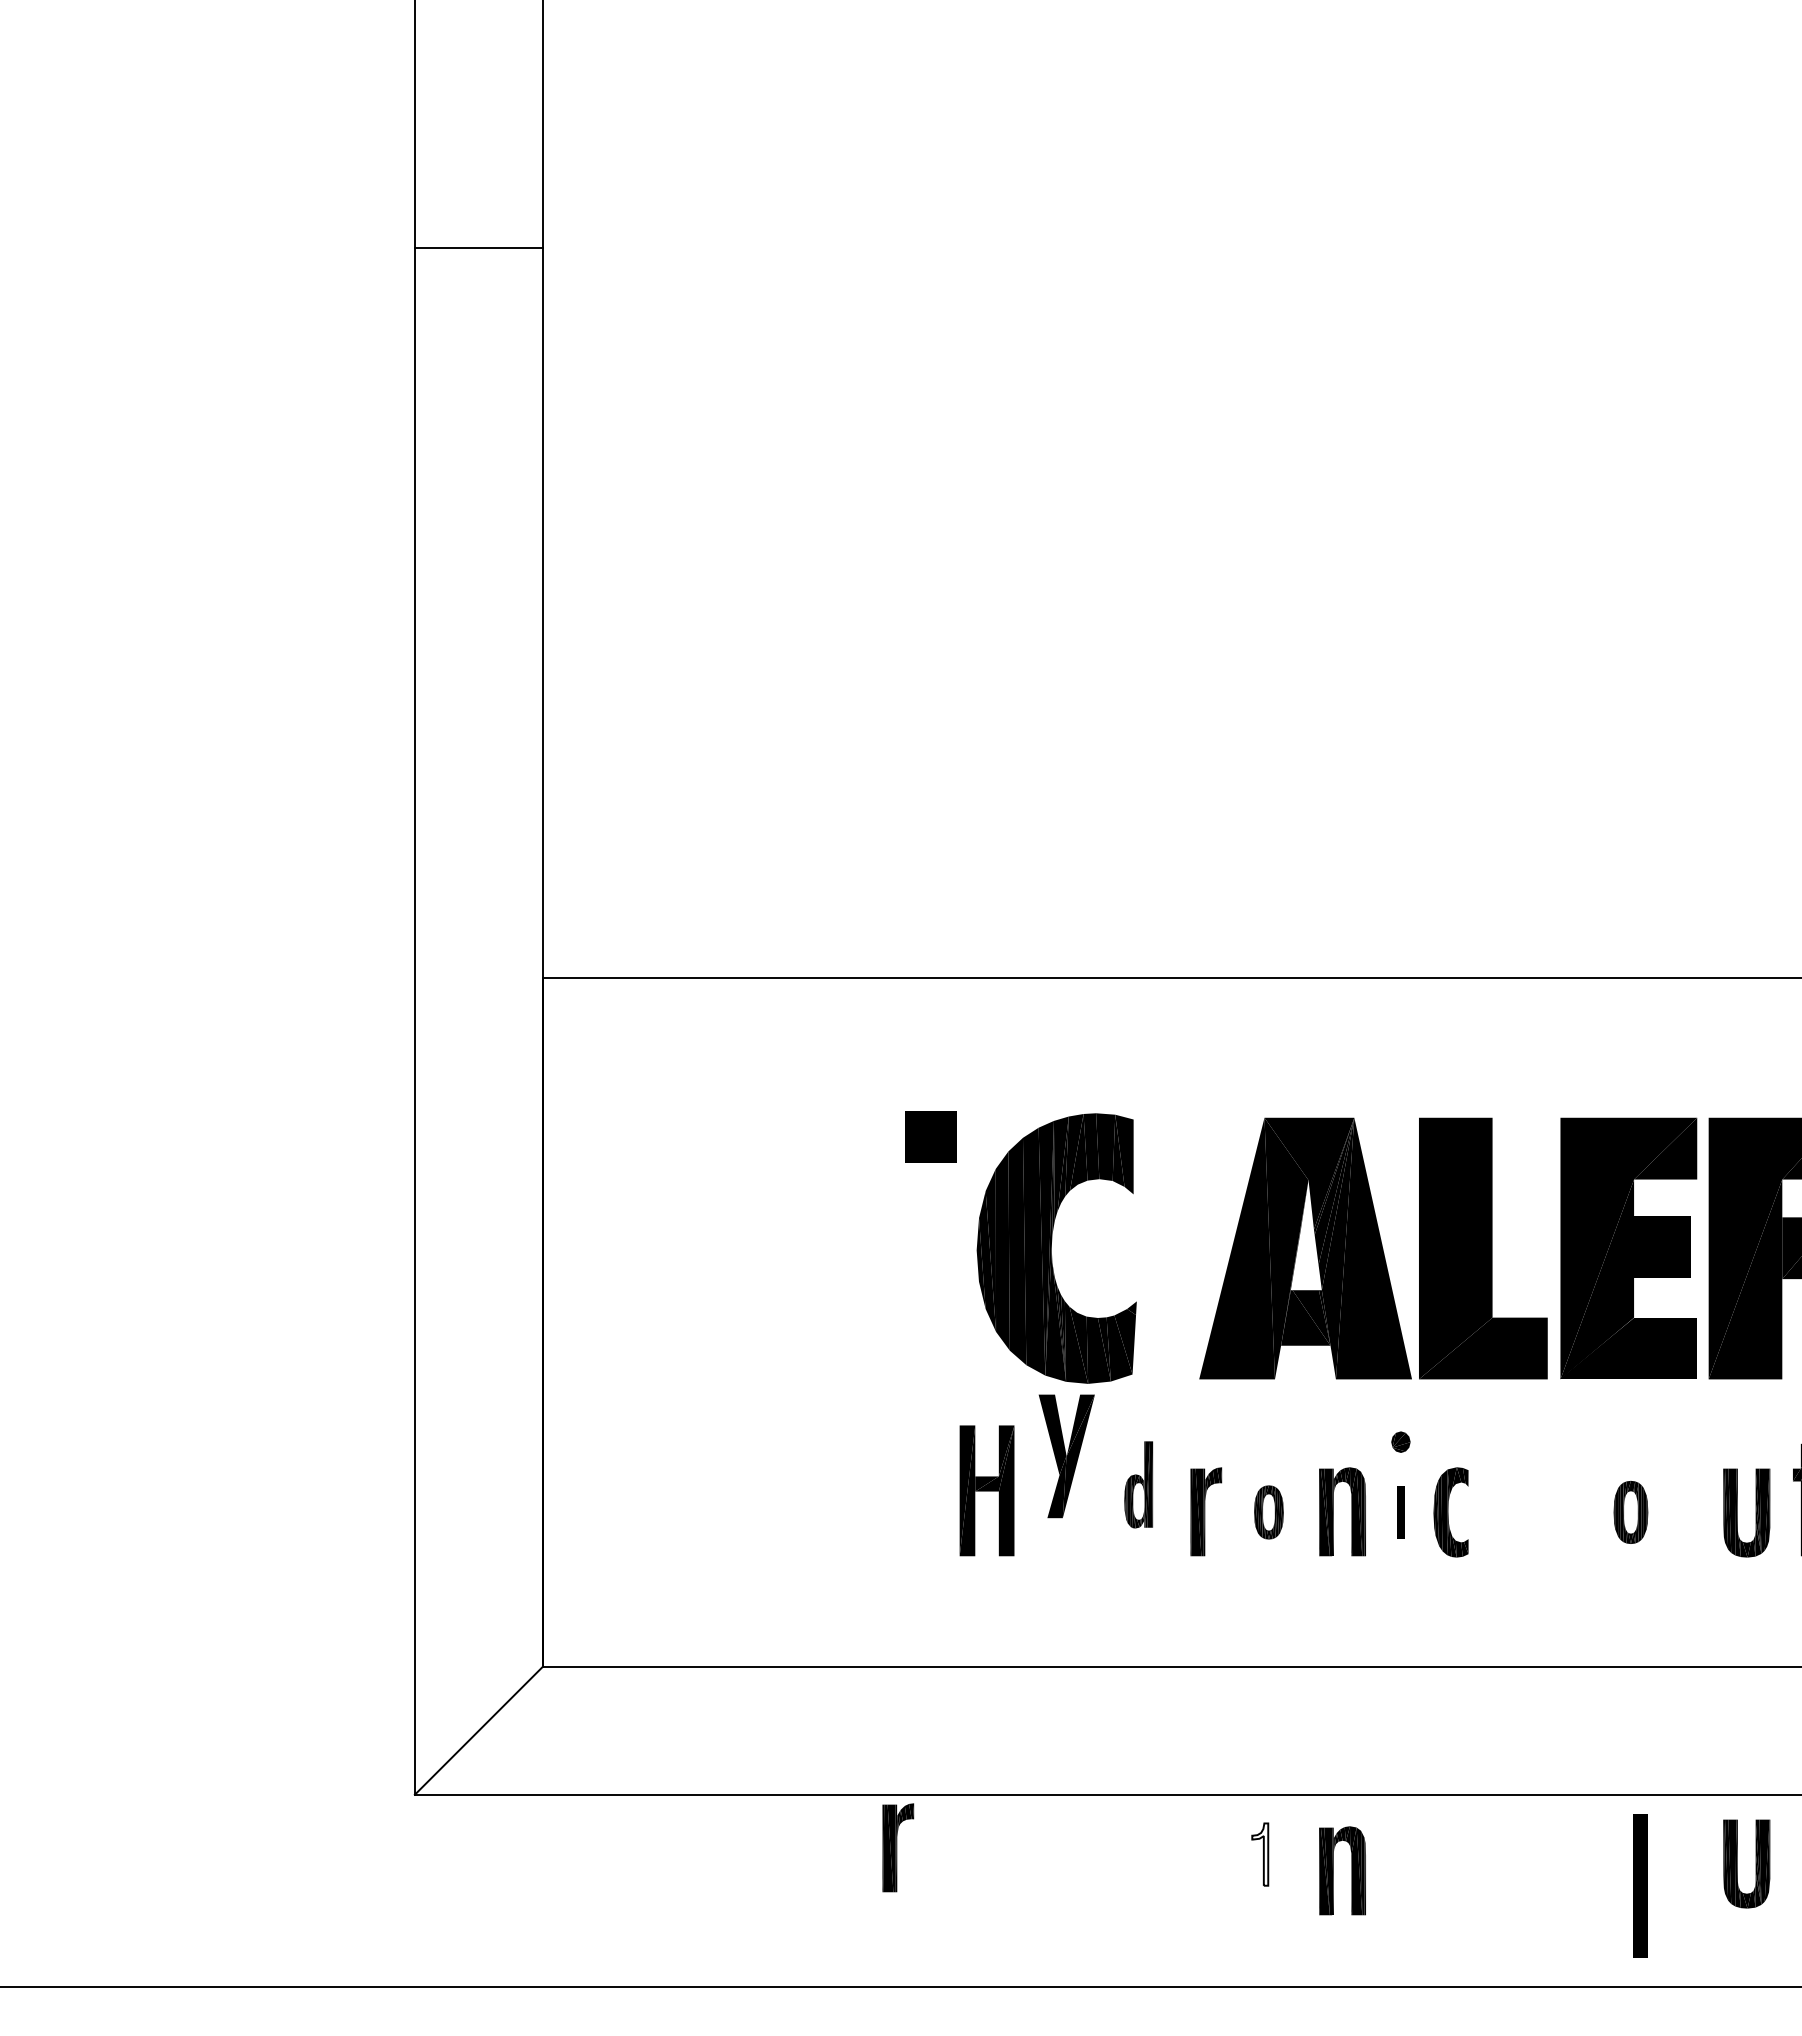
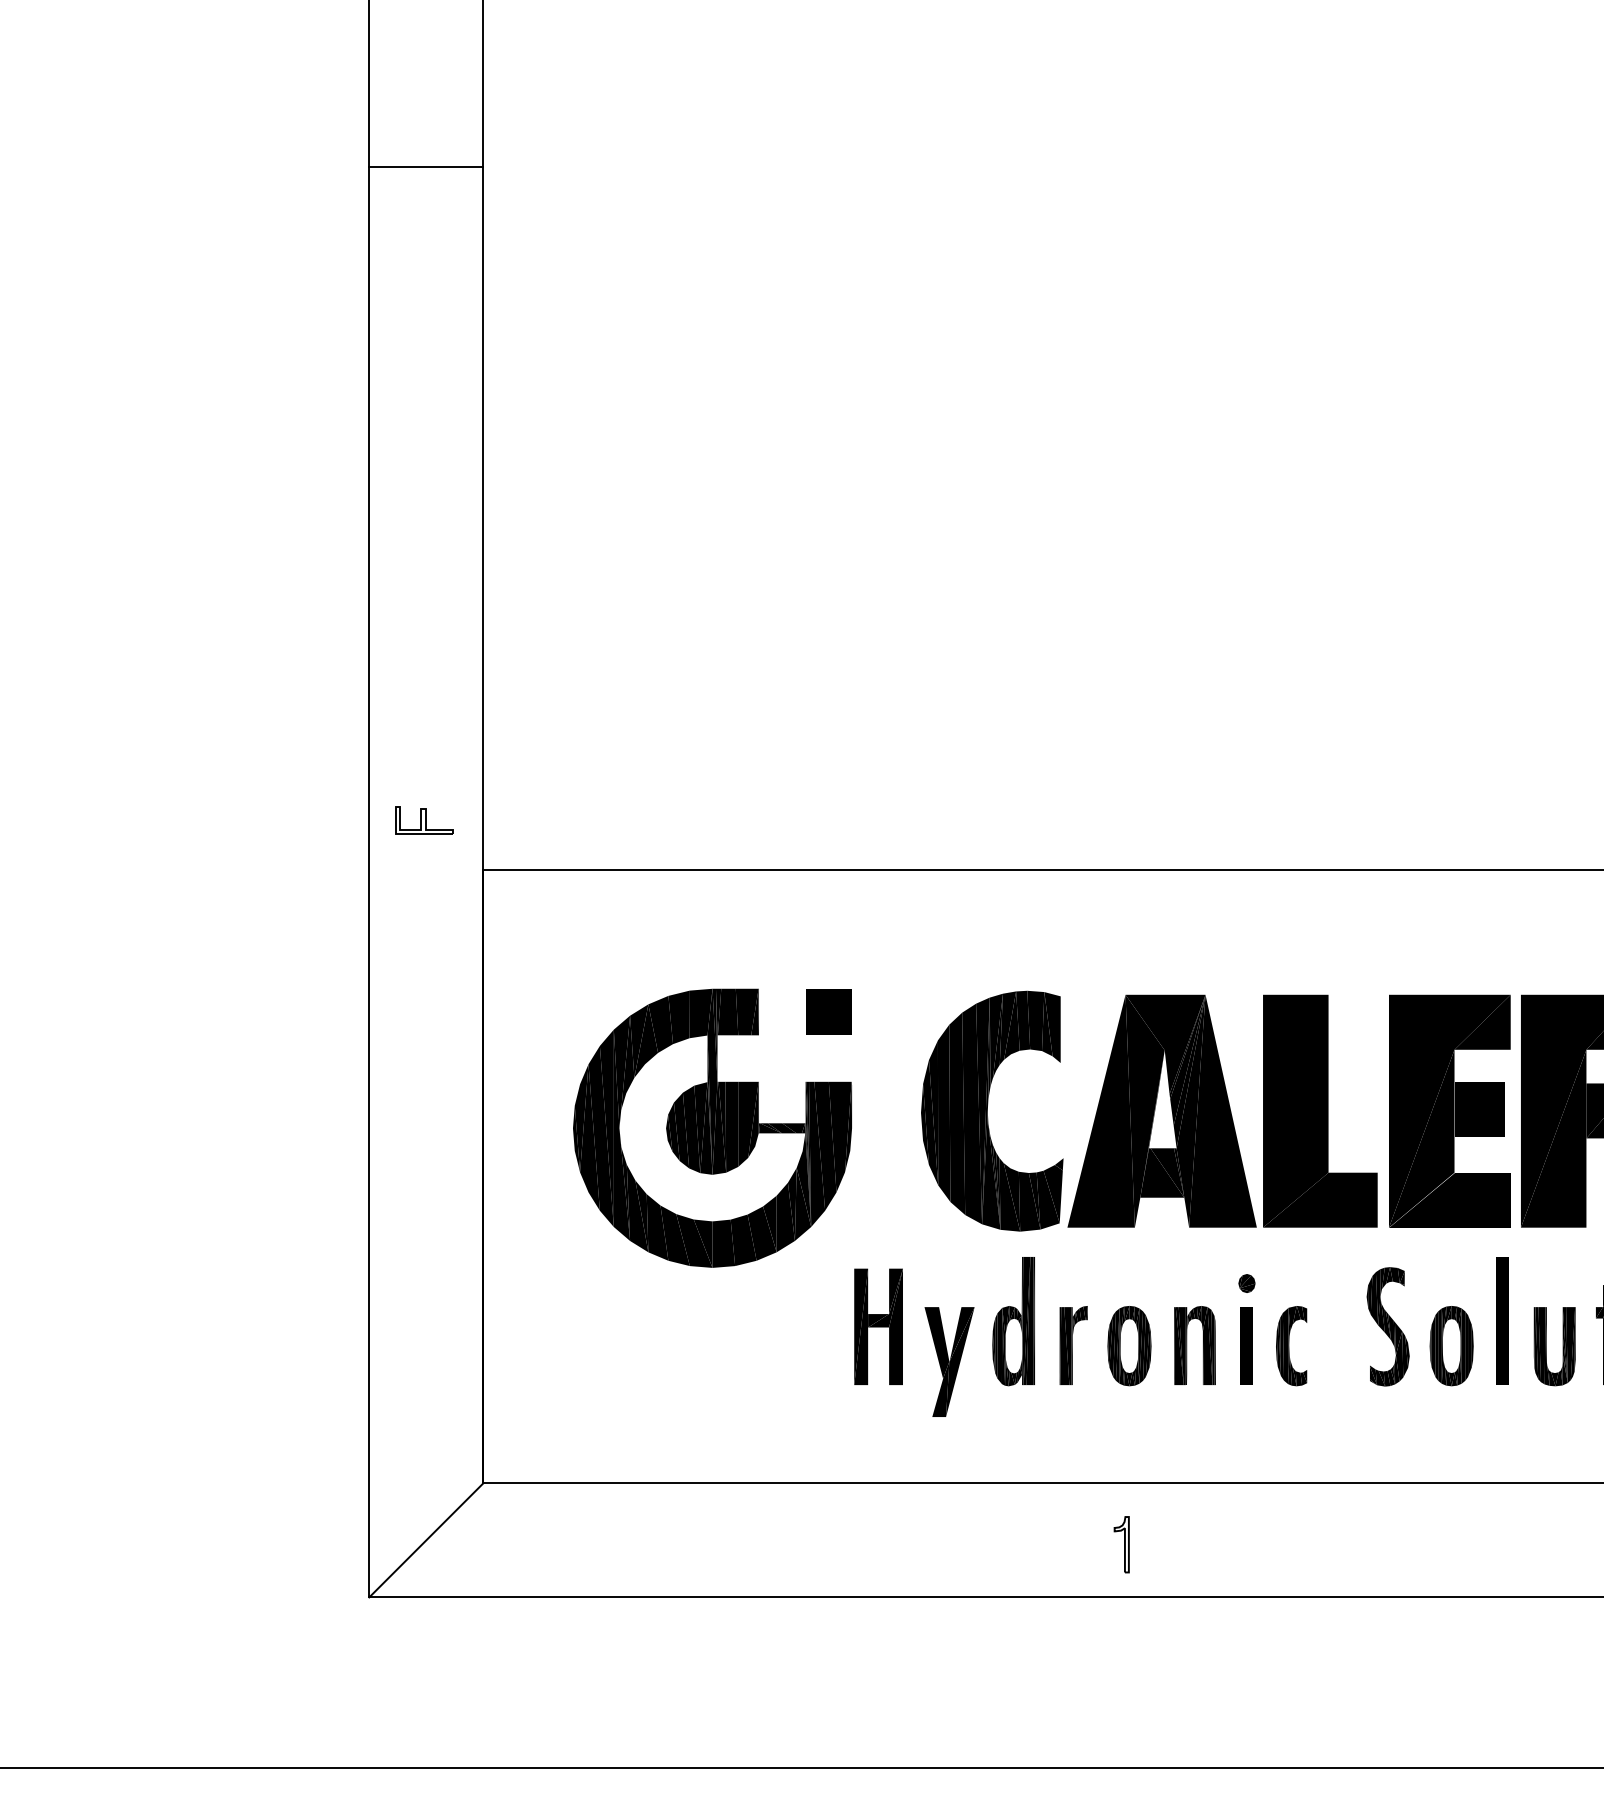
line: (478, 247) -> (425, 166), moved
part: (476, 921) -> (424, 820), added
part: (1056, 1248) -> (992, 1111), moved
part: (800, 1267) -> (712, 1128), added
part: (1066, 1456) -> (949, 1362), moved
part: (1138, 1484) -> (1013, 1321), size x1.67
part: (1559, 1490) -> (1388, 1326), added
part: (1268, 1512) -> (1129, 1346), size x1.67
part: (1400, 1512) -> (1246, 1346), size x1.67
part: (1630, 1512) -> (1451, 1346), size x1.43
part: (898, 1847) -> (799, 1644), removed
part: (1260, 1854) -> (1121, 1544), moved
part: (1737, 1863) -> (1546, 1658), removed
part: (1333, 1870) -> (1186, 1664), removed
part: (1640, 1885) -> (1502, 1320), moved

